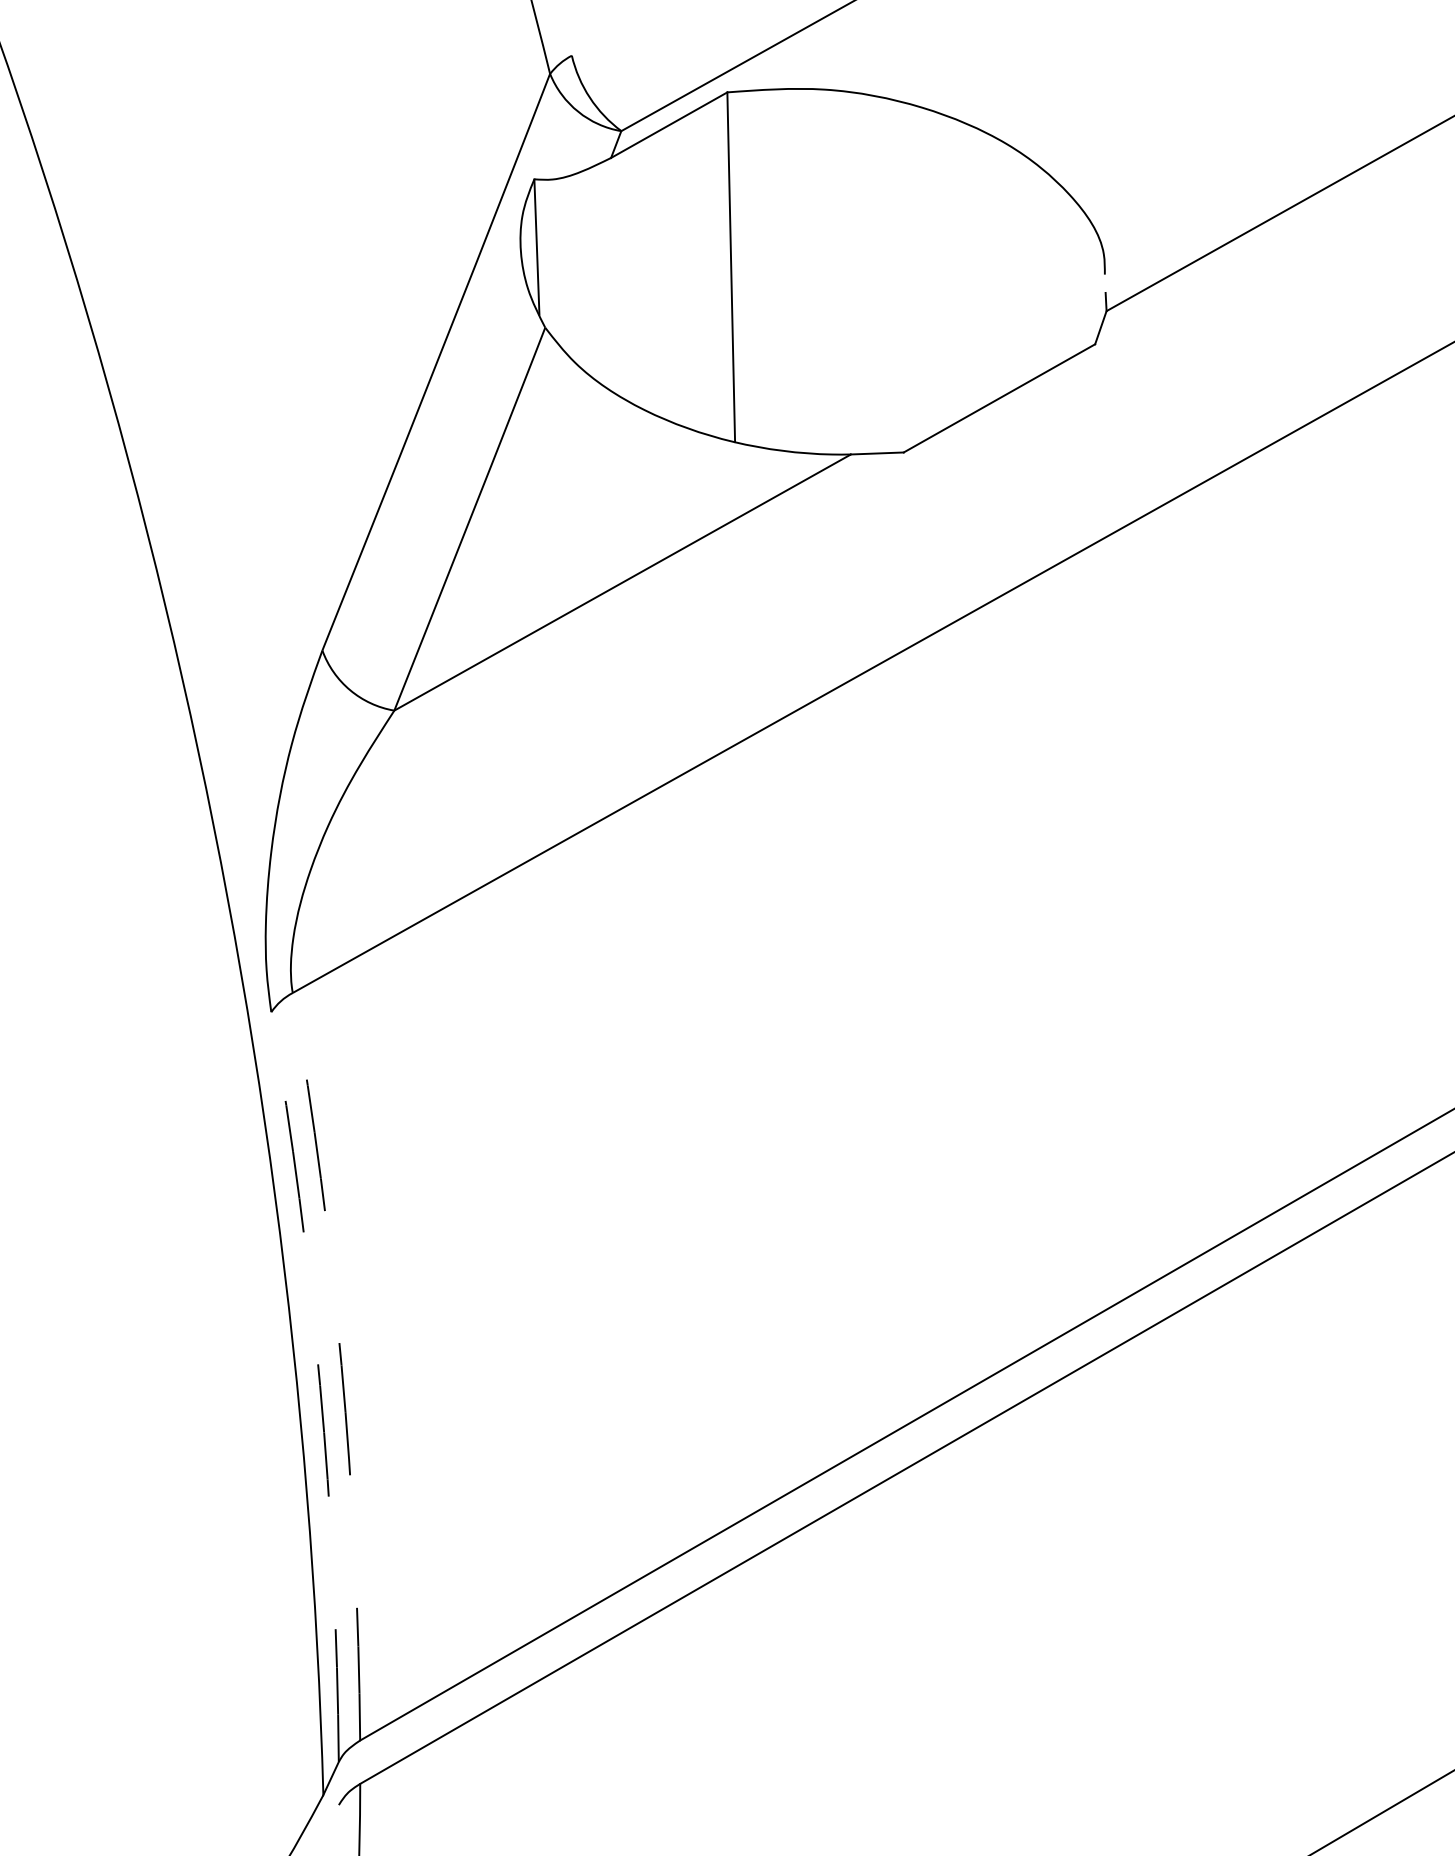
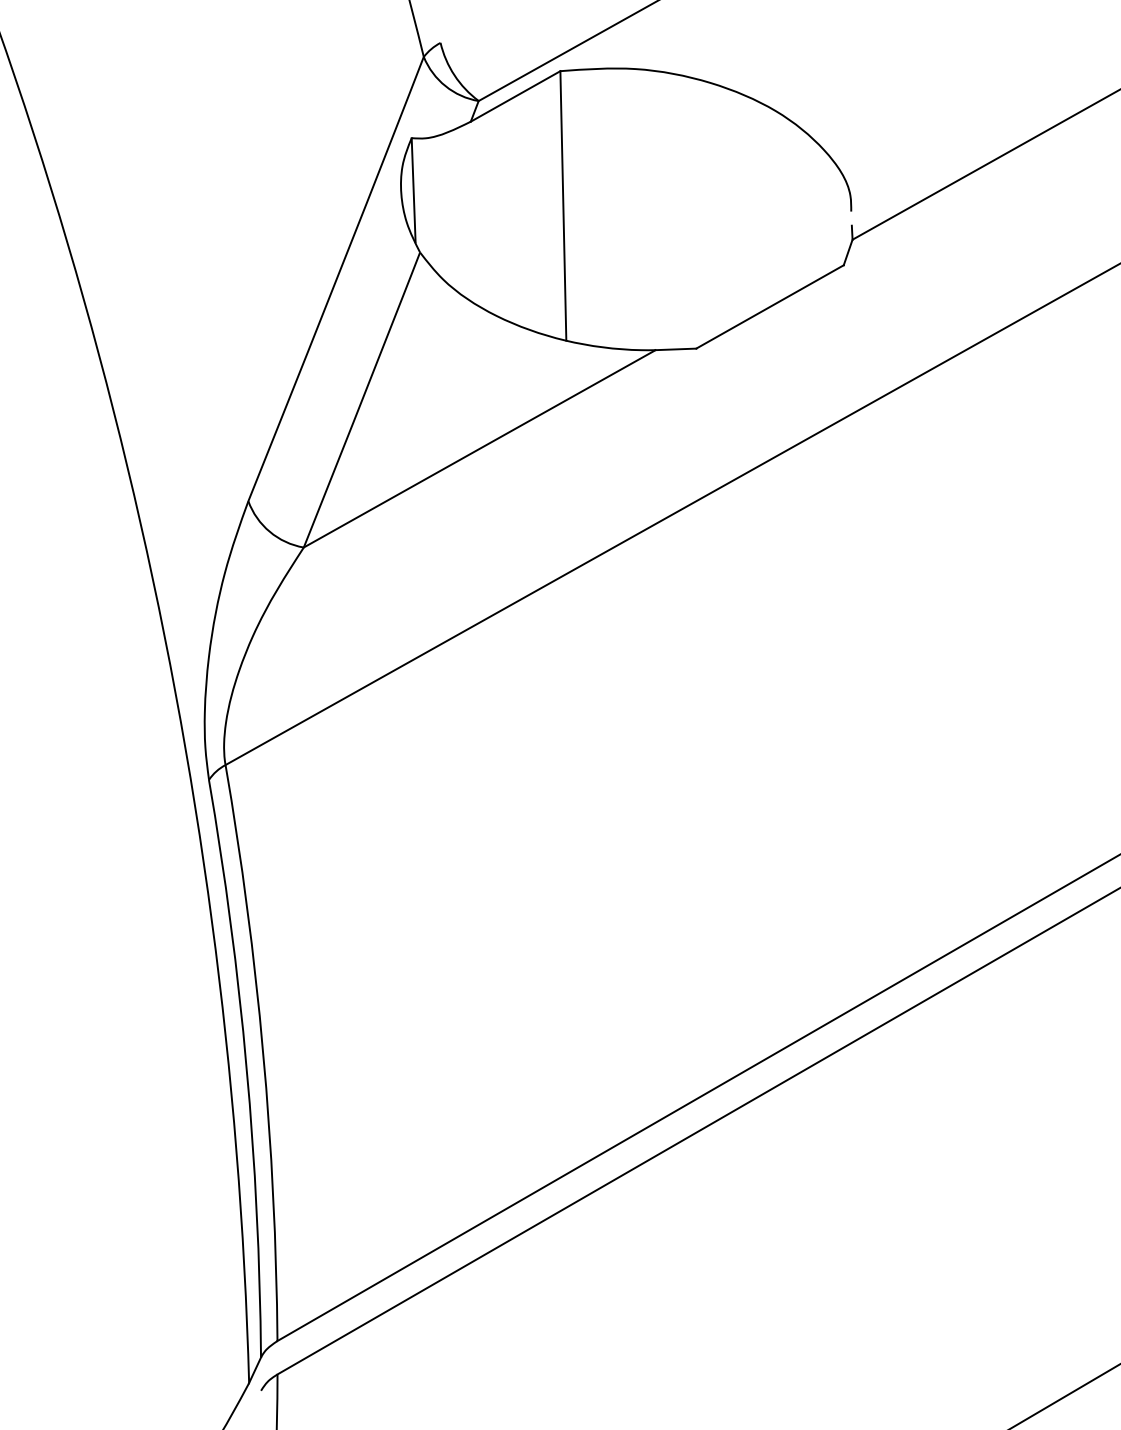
arc: (342, 1366) -> (263, 1052), dashed -> solid
arc: (319, 1385) -> (246, 1067), dashed -> solid

